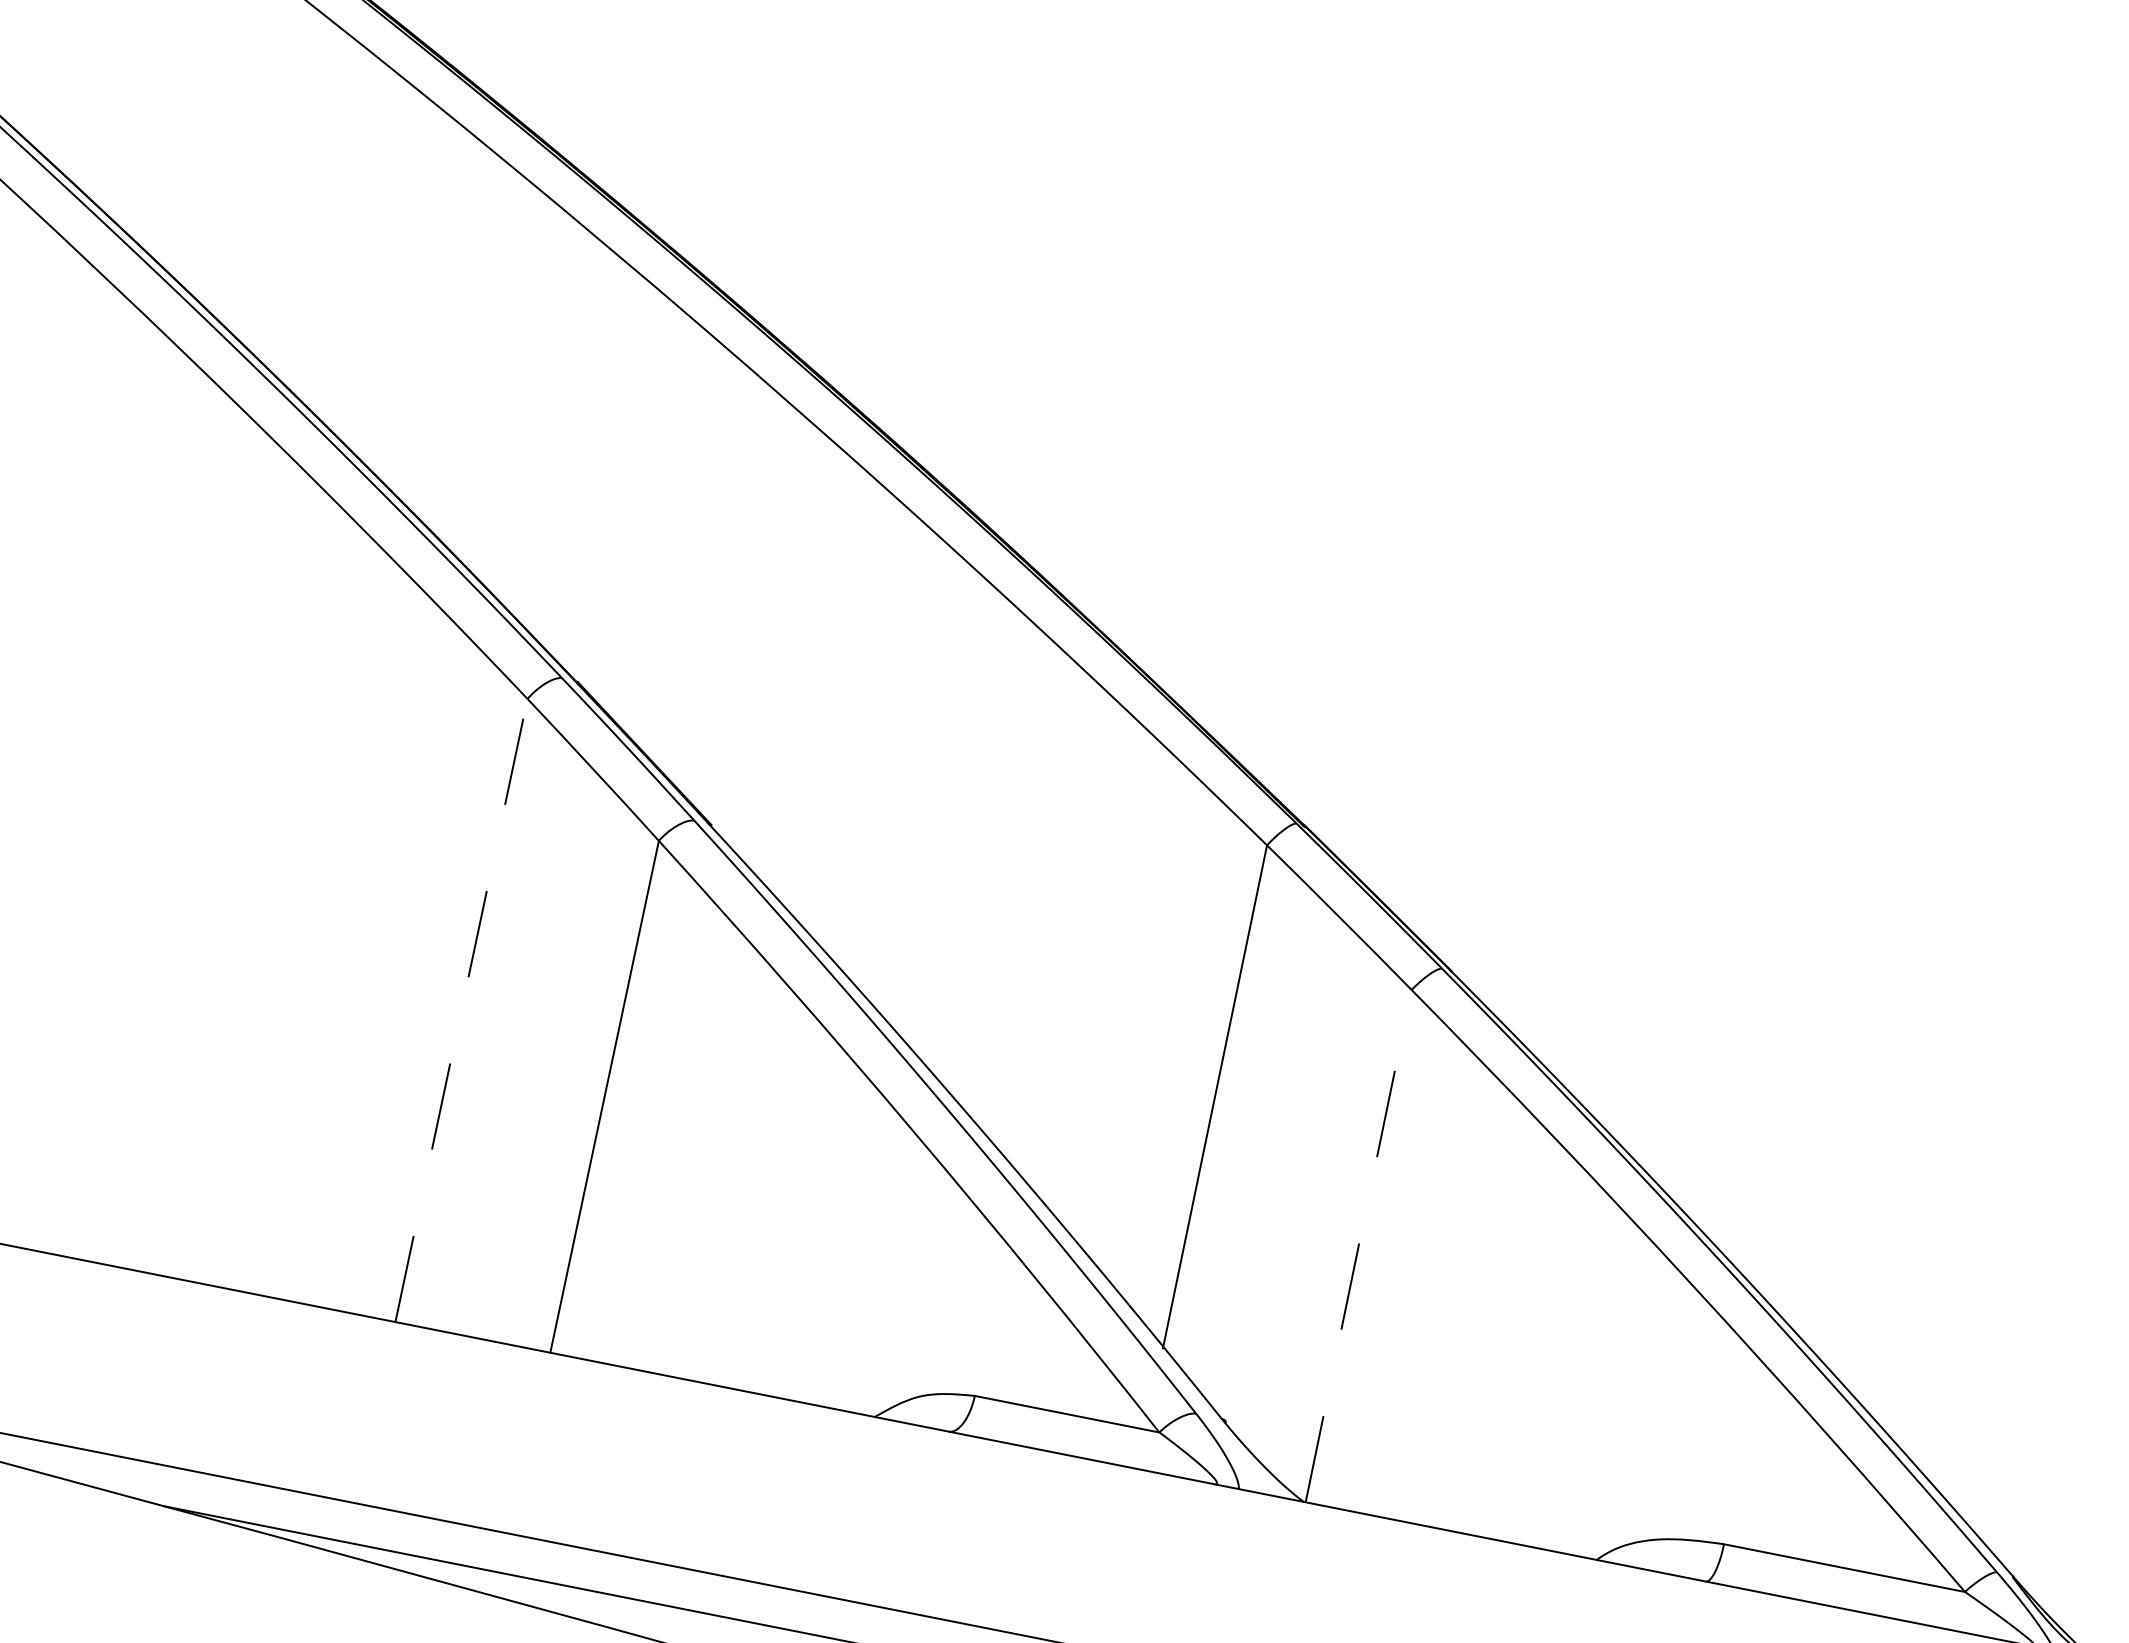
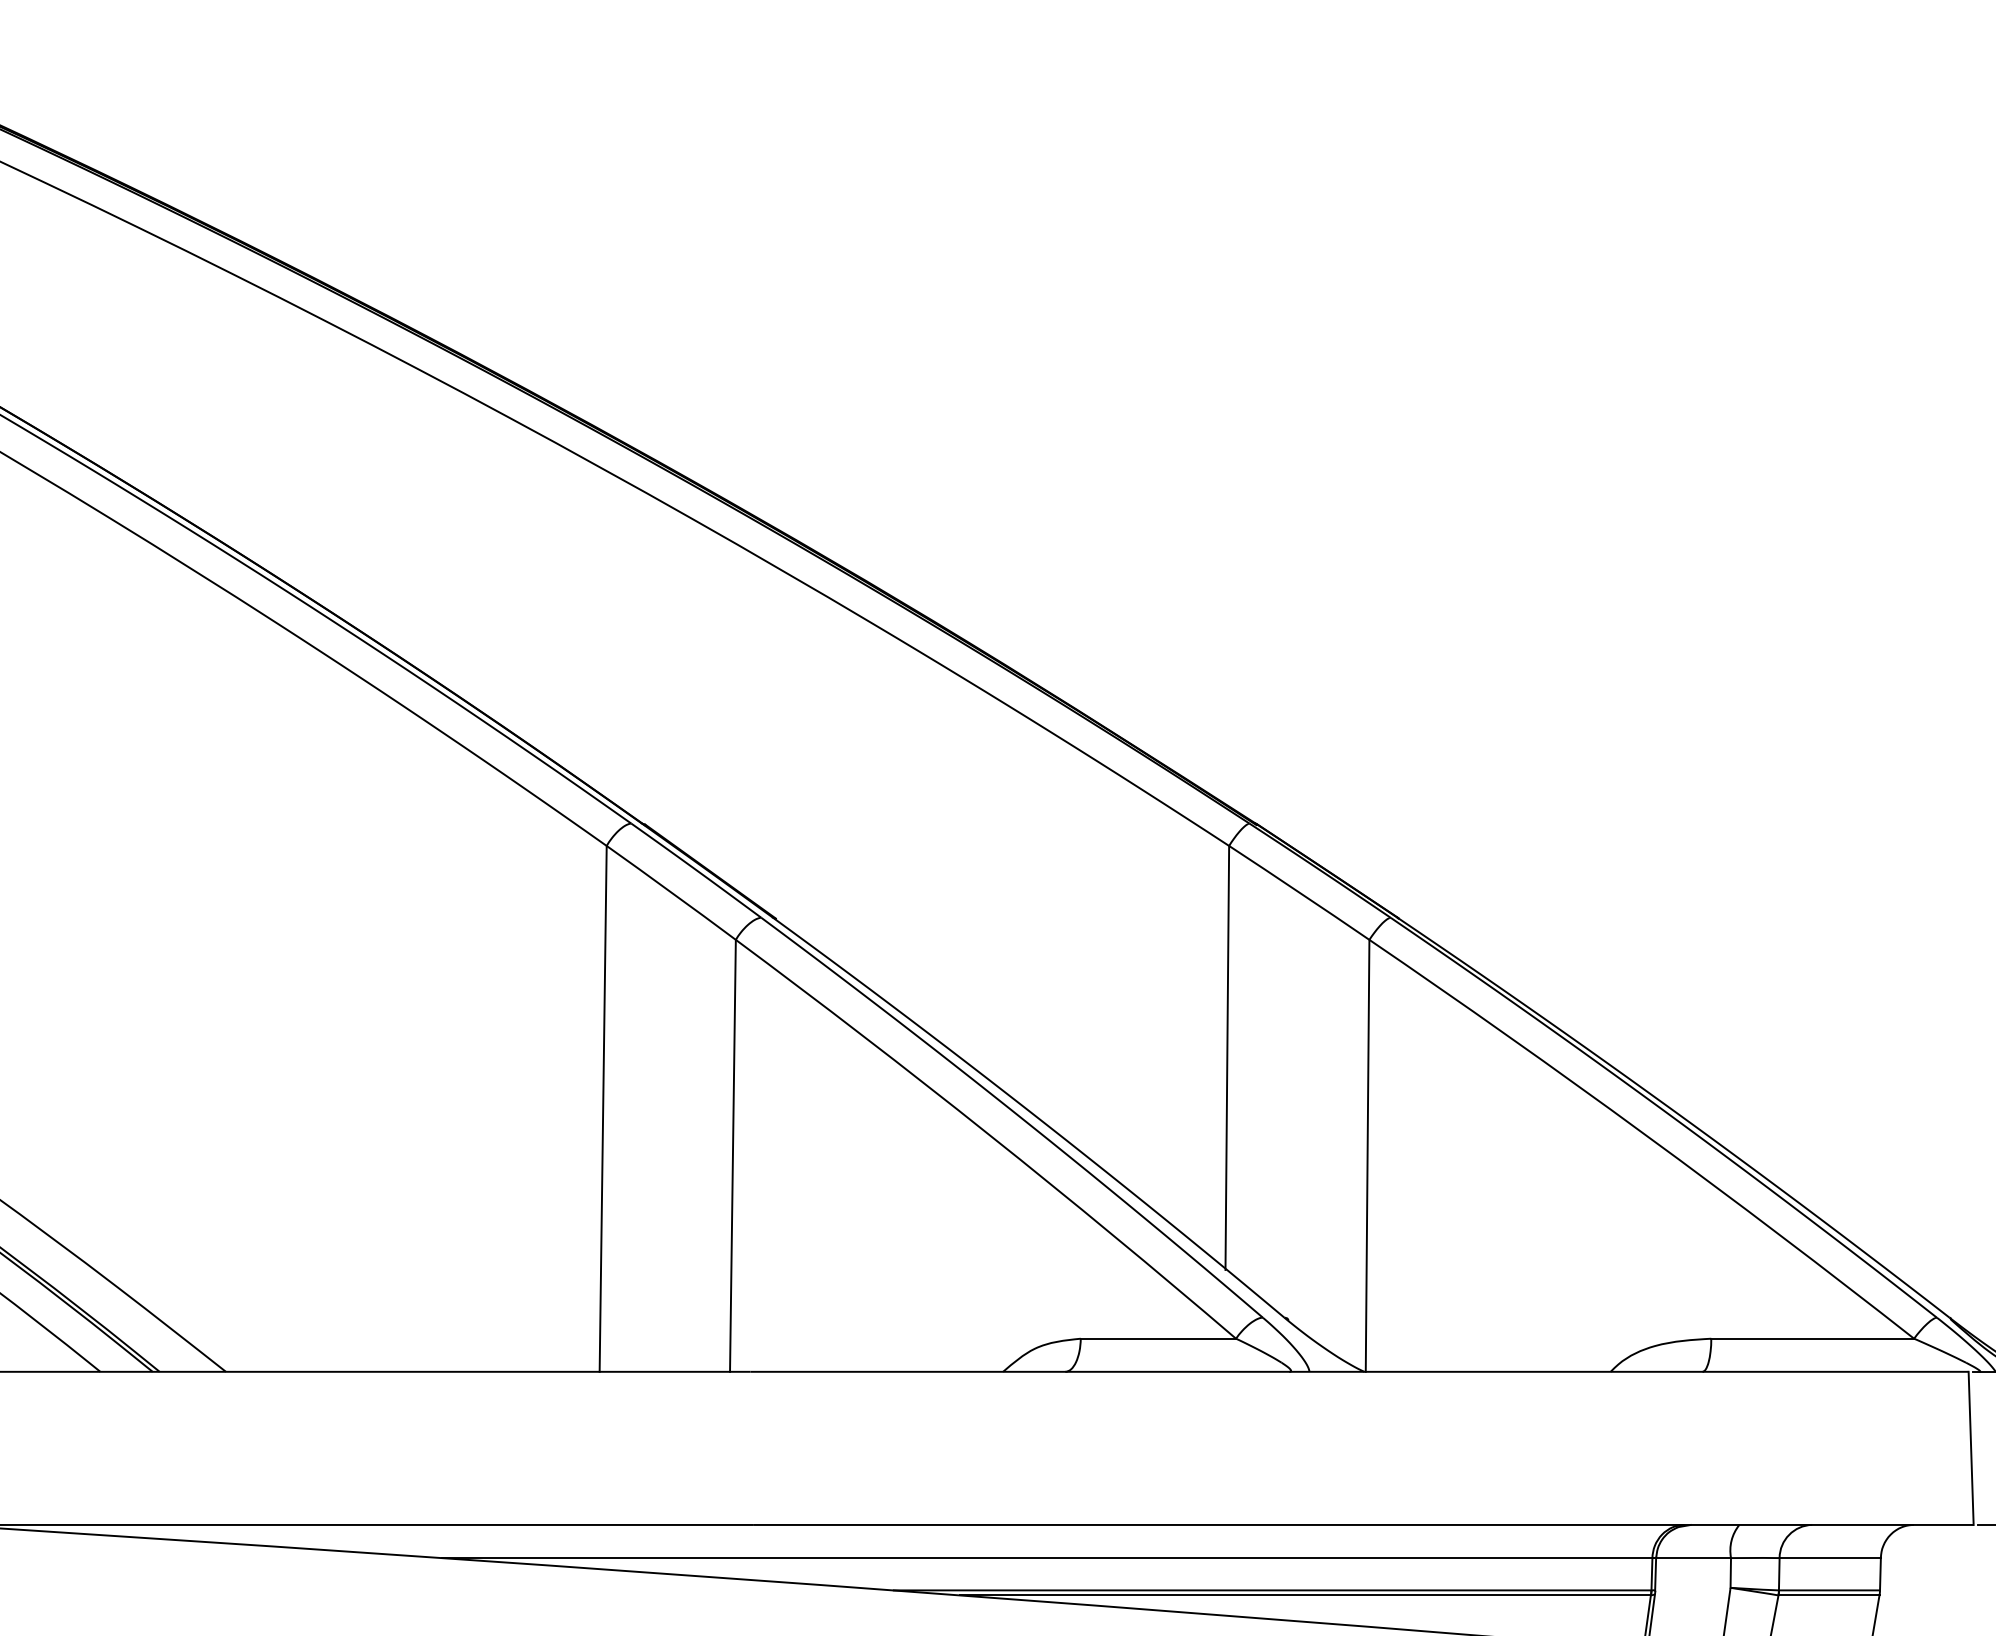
line: (461, 1010) -> (603, 1108), dashed -> solid
line: (1358, 1245) -> (1367, 1155), dashed -> solid

